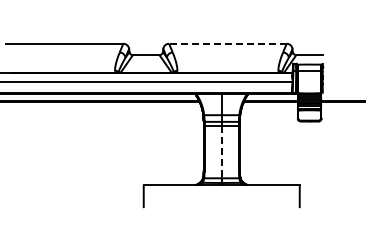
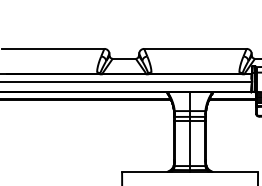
line: (227, 43) -> (195, 48), dashed -> solid
line: (221, 152) -> (189, 143), dashed -> solid

